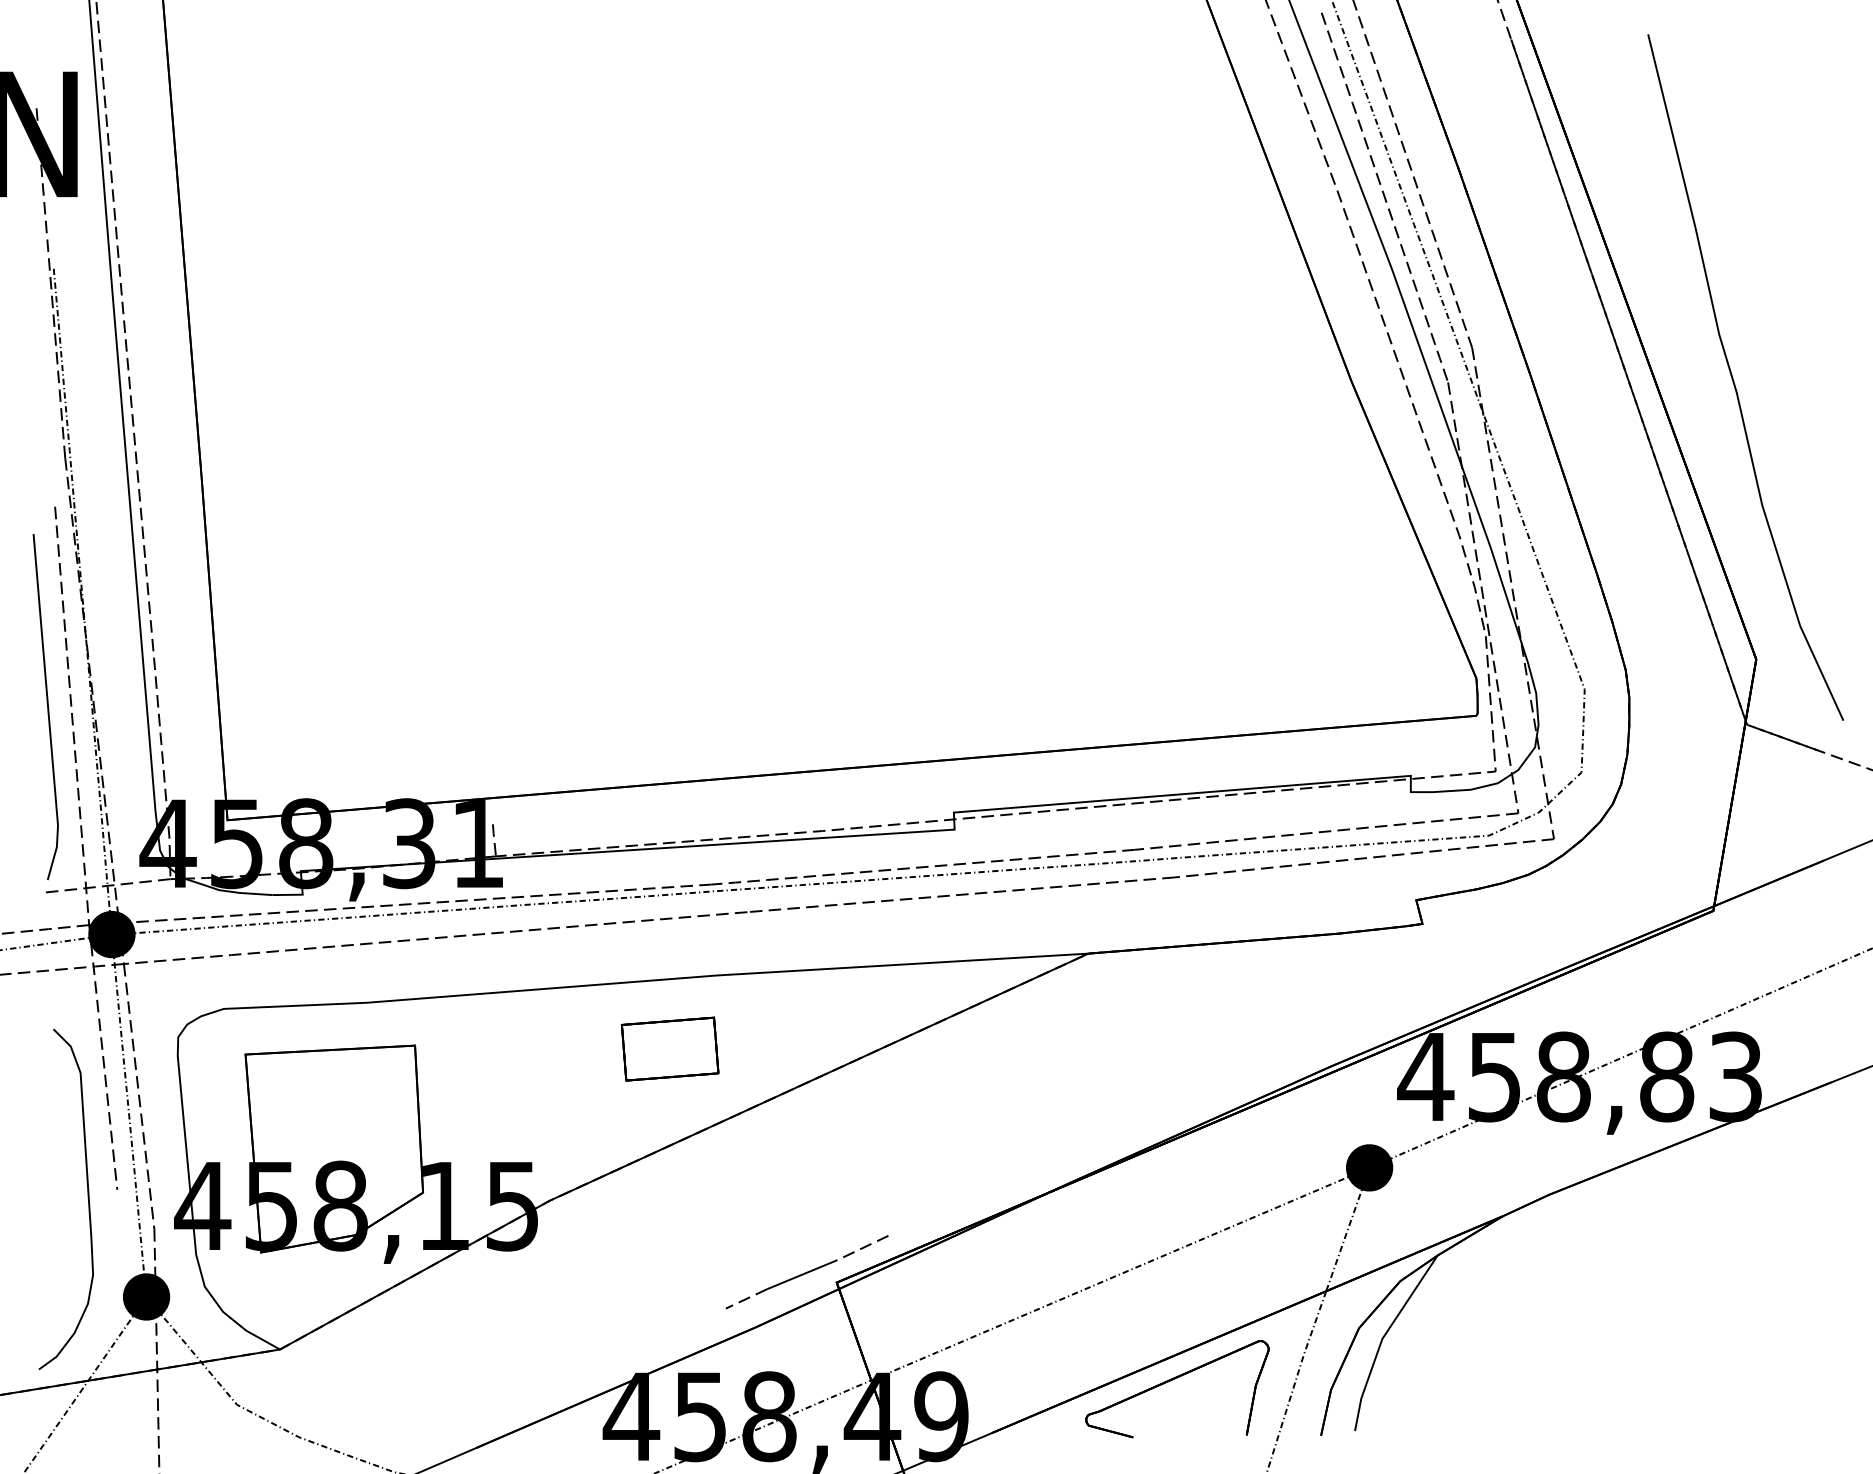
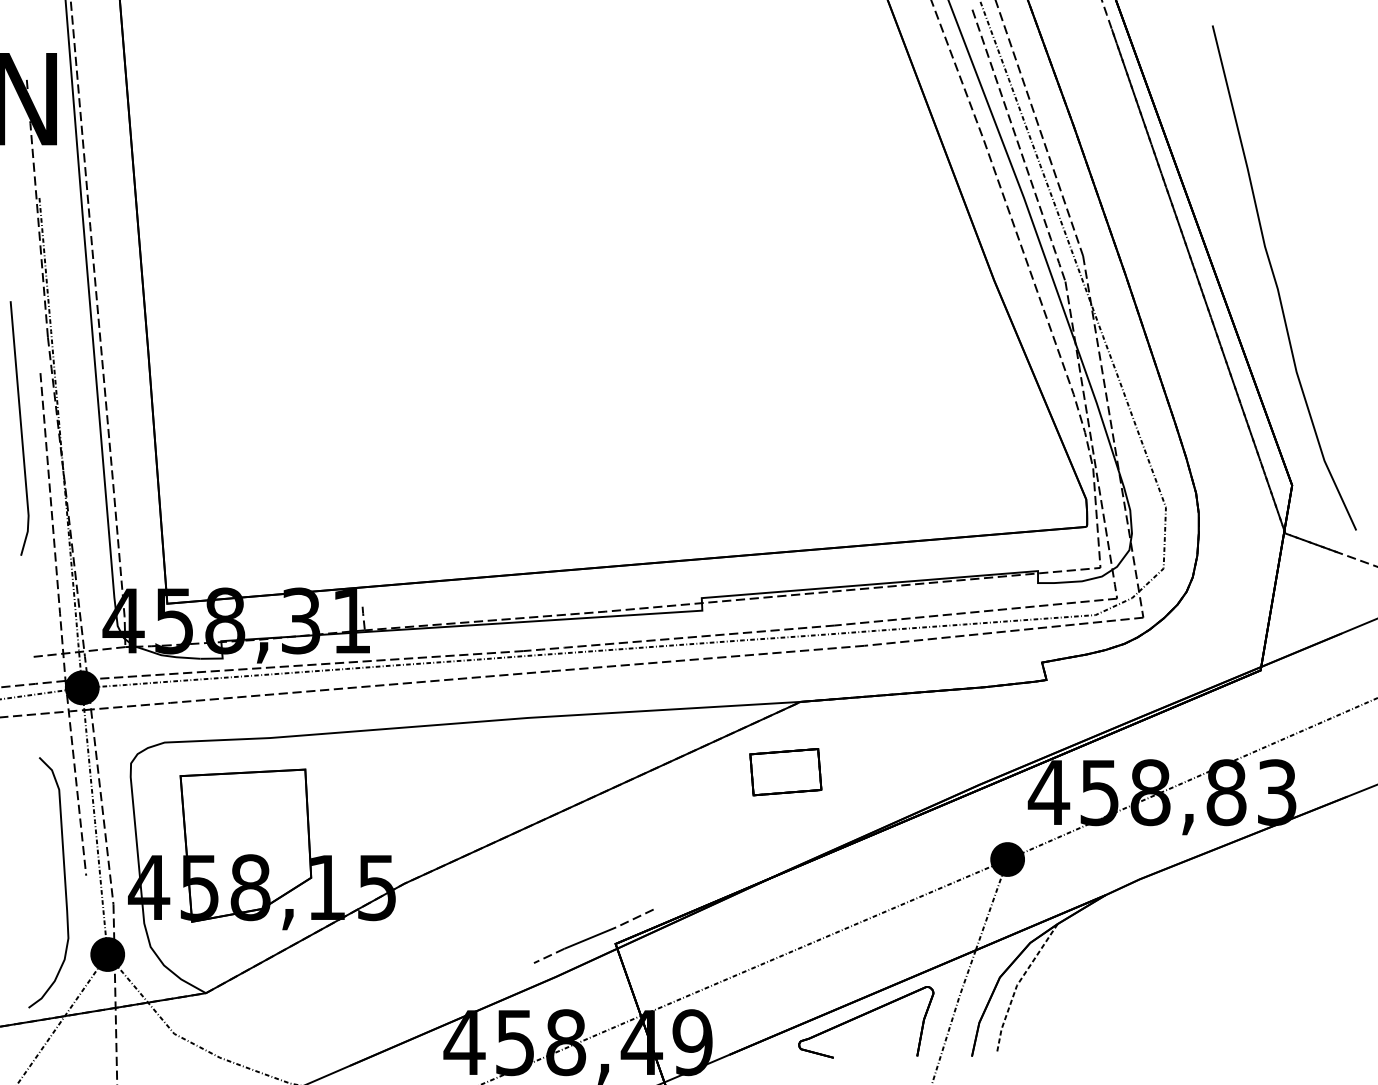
line: (47, 707) -> (20, 428), moved
part: (669, 1048) -> (785, 771), moved
line: (1382, 1339) -> (1017, 985), solid -> dashed

